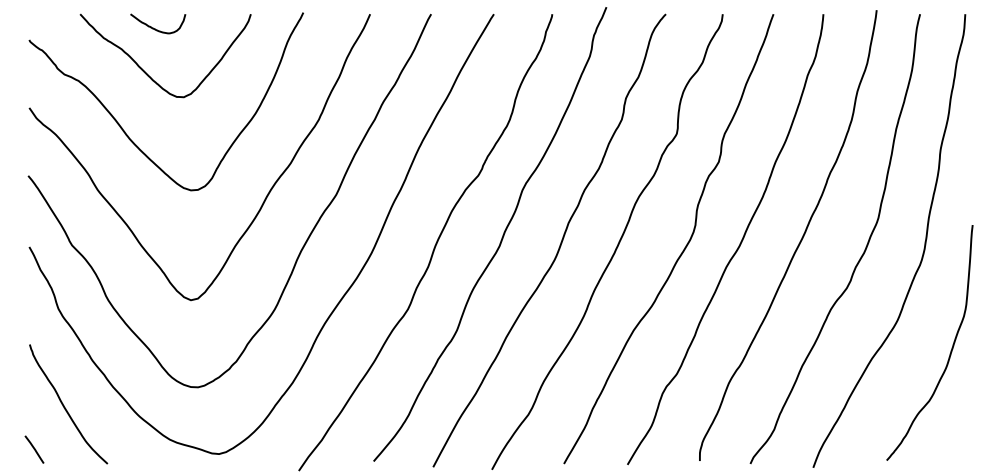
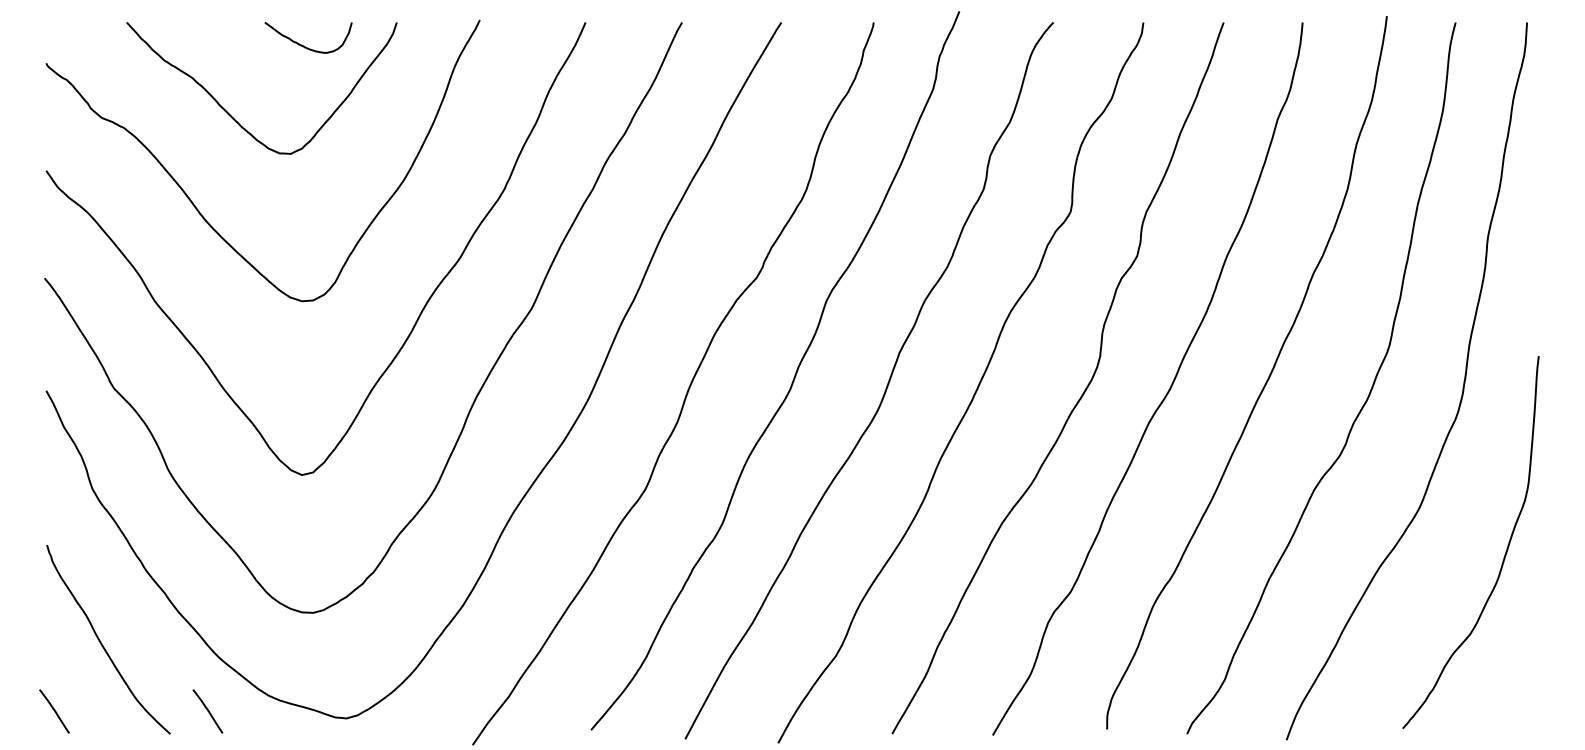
curve: (155, 28) -> (304, 45), moved
line: (131, 449) -> (207, 711), added

